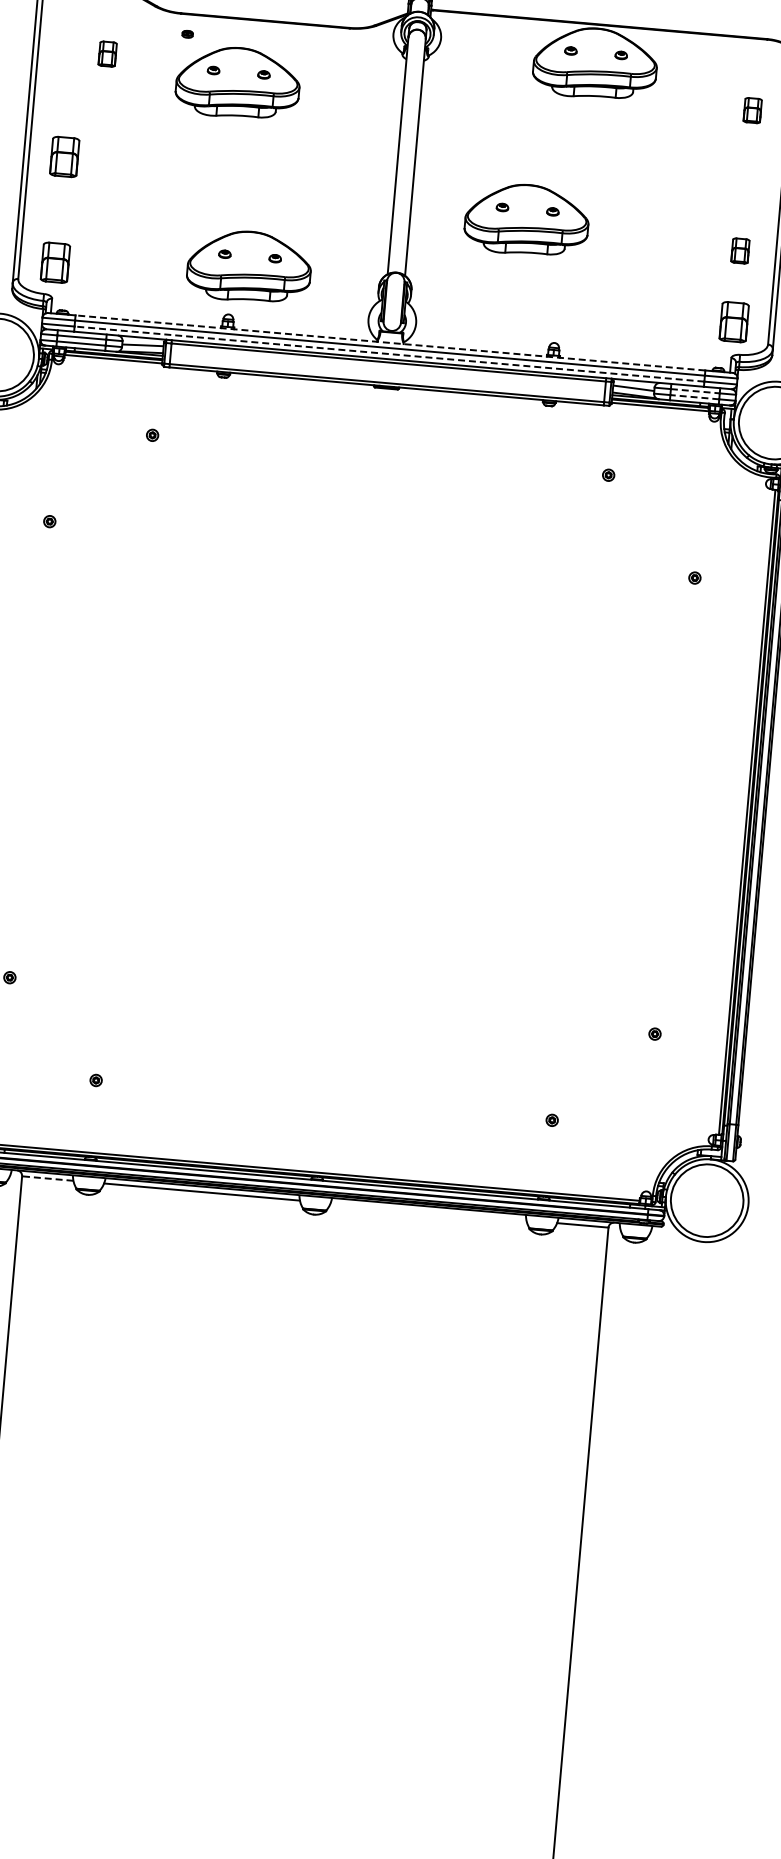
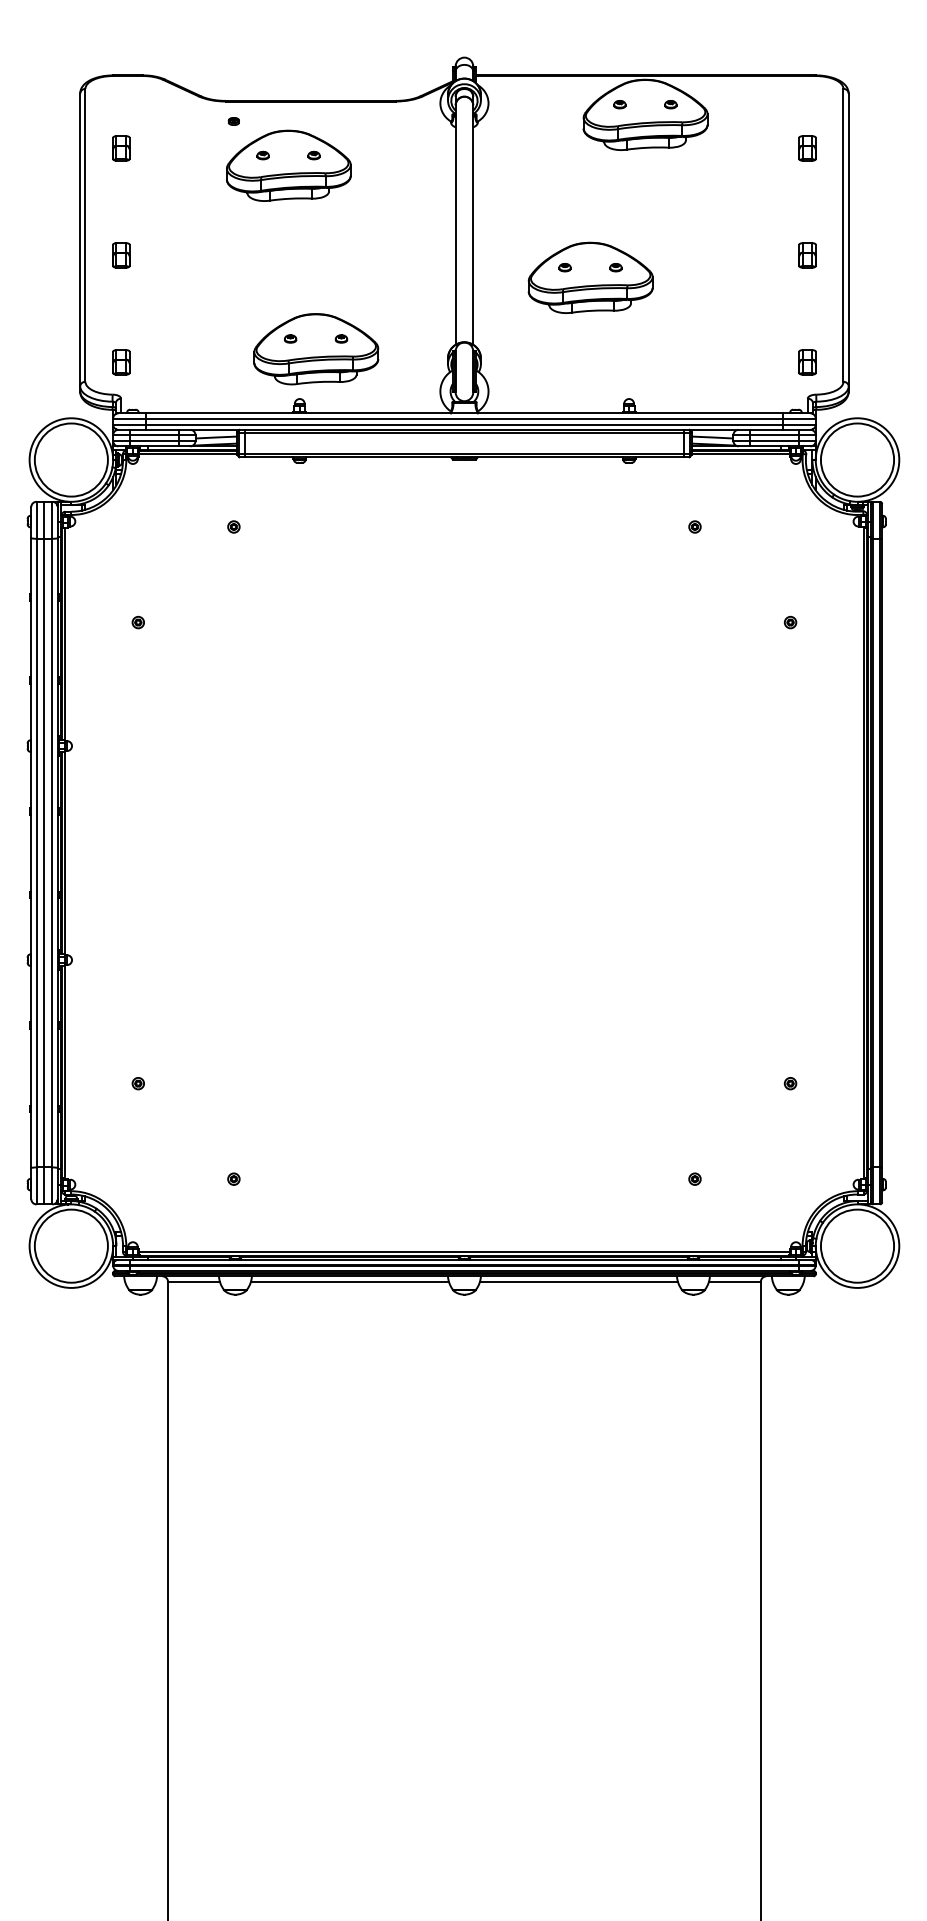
part: (107, 54) -> (121, 148), moved
part: (64, 157) -> (121, 255), size x0.62
part: (740, 251) -> (807, 255), moved
part: (55, 262) -> (121, 362), size x0.62
part: (734, 322) -> (807, 362), size x0.62
line: (389, 342) -> (463, 413), dashed -> solid
line: (388, 353) -> (463, 424), dashed -> solid
line: (695, 391) -> (774, 435), dashed -> solid
line: (694, 397) -> (774, 441), dashed -> solid
line: (47, 1178) -> (193, 1281), dashed -> solid
line: (428, 1211) -> (578, 1281), added

